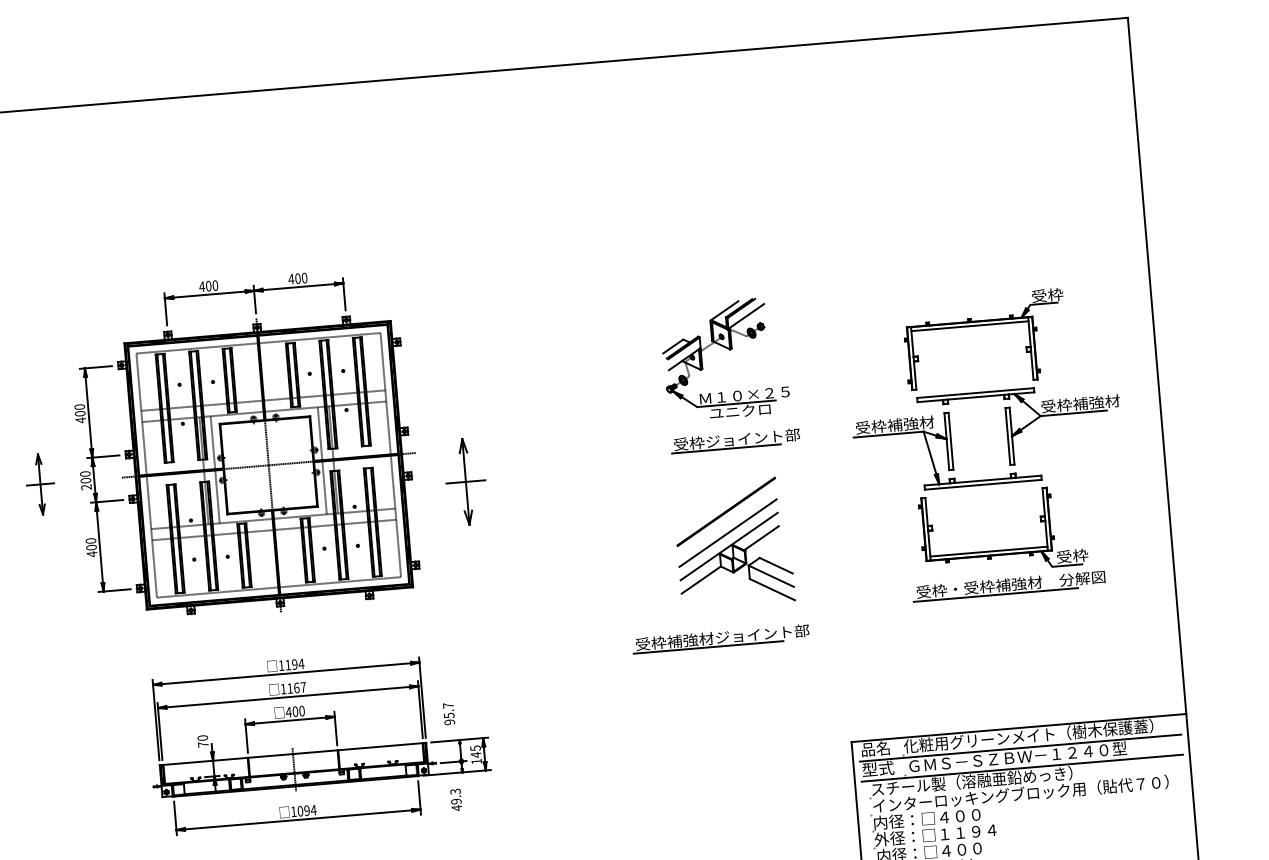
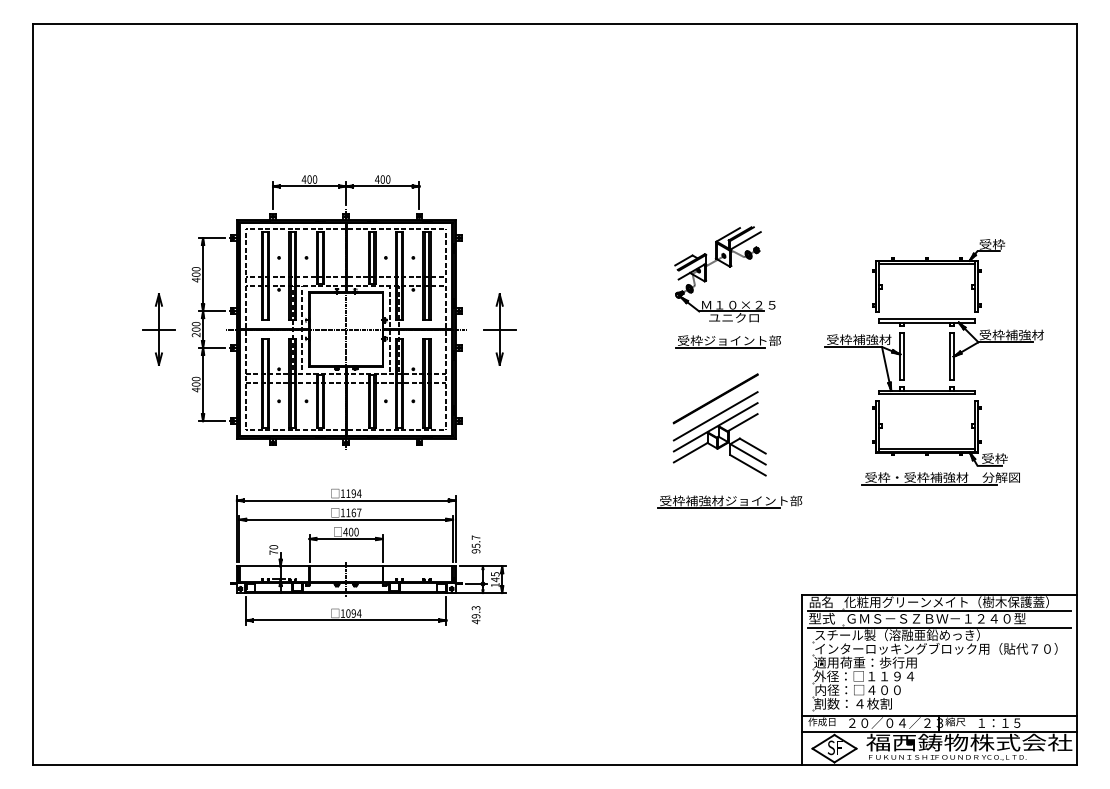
part: (465, 481) -> (499, 329), moved
part: (39, 484) -> (158, 329), size x1.43
part: (720, 638) -> (729, 501), moved
text: (935, 817) -> (865, 662), 内径：□４００ -> 適用荷重：歩行用

